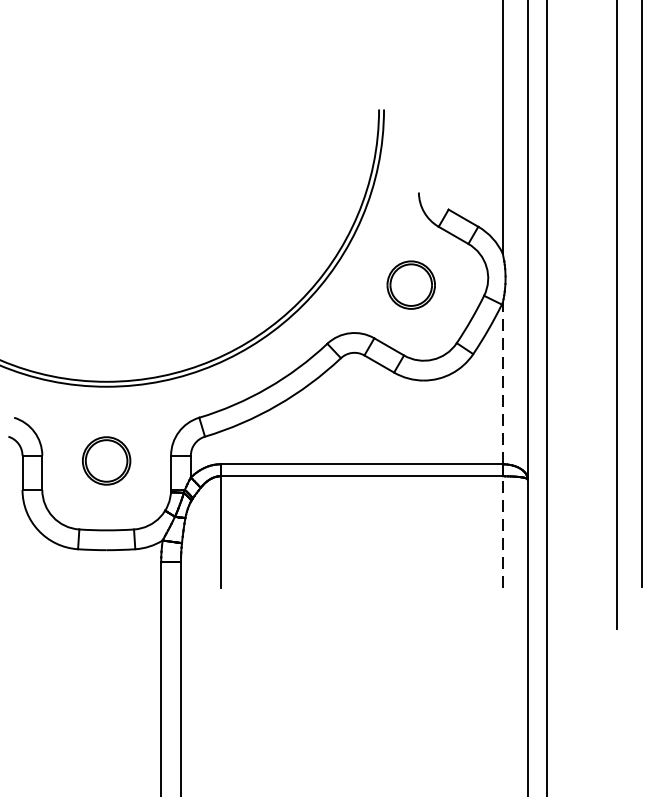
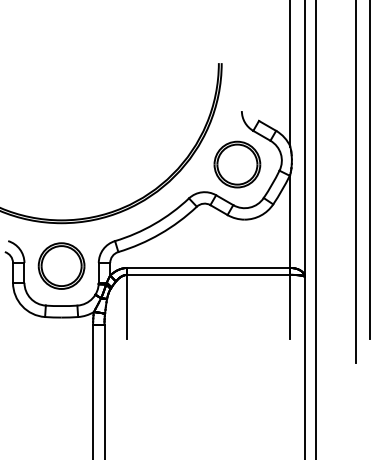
part: (411, 285) -> (237, 164), size x1.67
line: (503, 383) -> (290, 221), dashed -> solid
part: (106, 459) -> (61, 265), size x1.67
line: (503, 531) -> (290, 306), dashed -> solid

